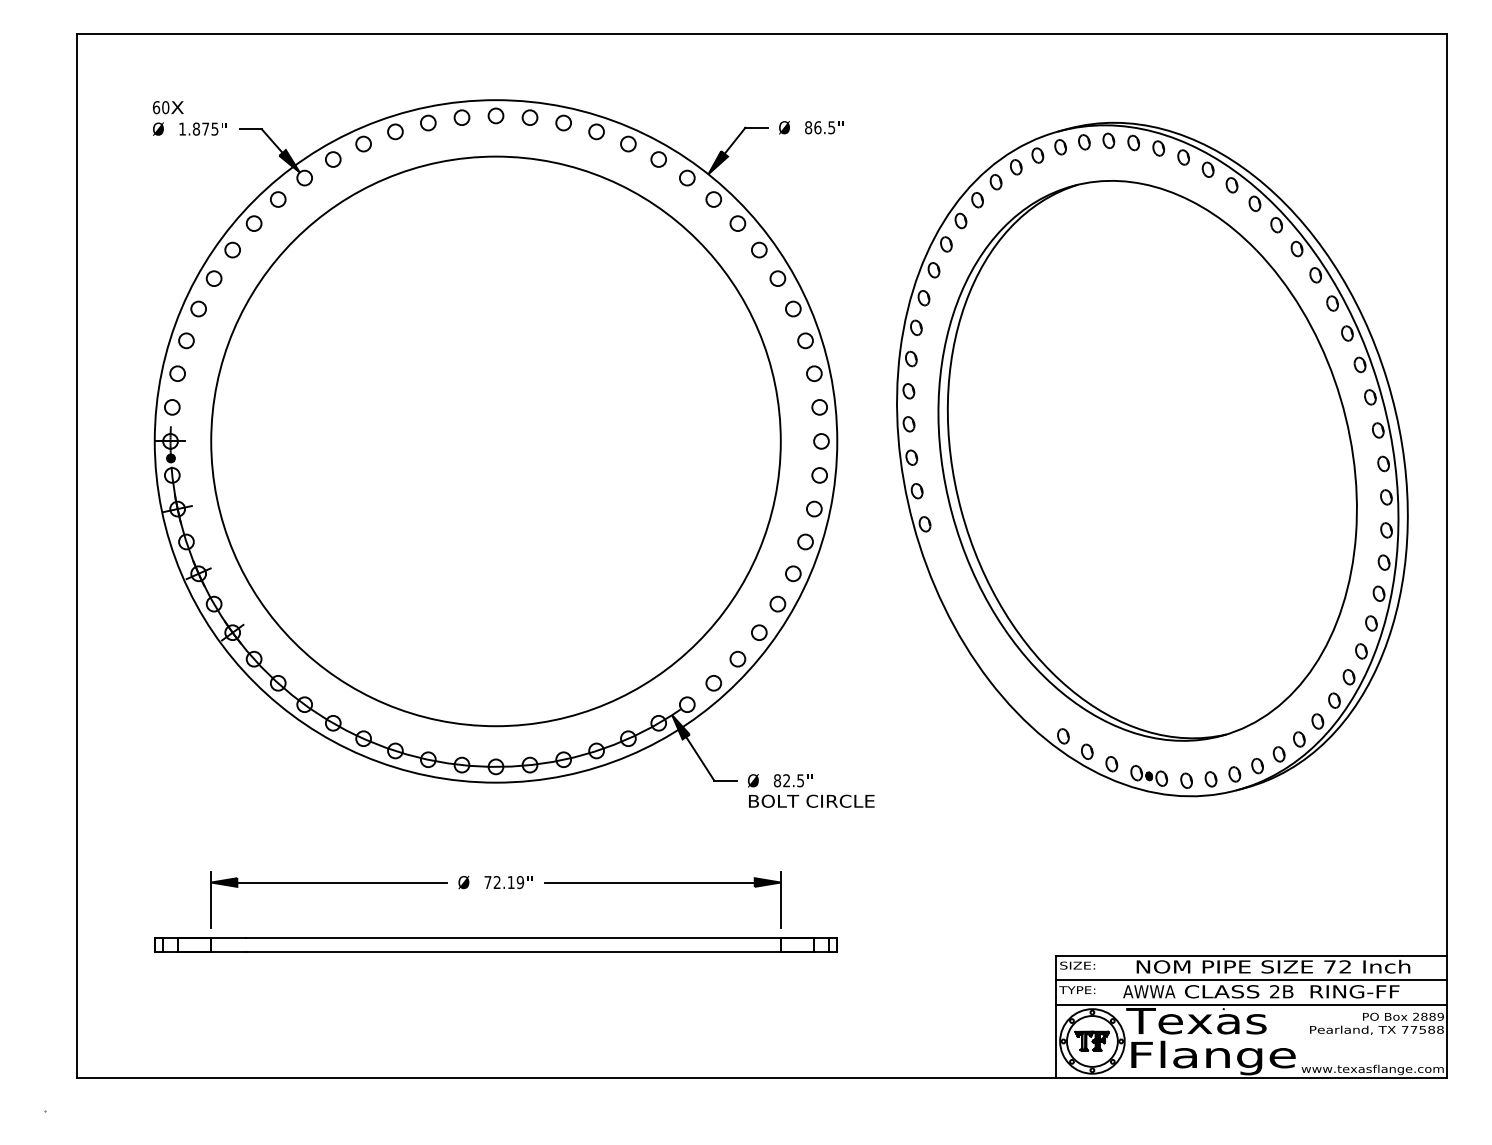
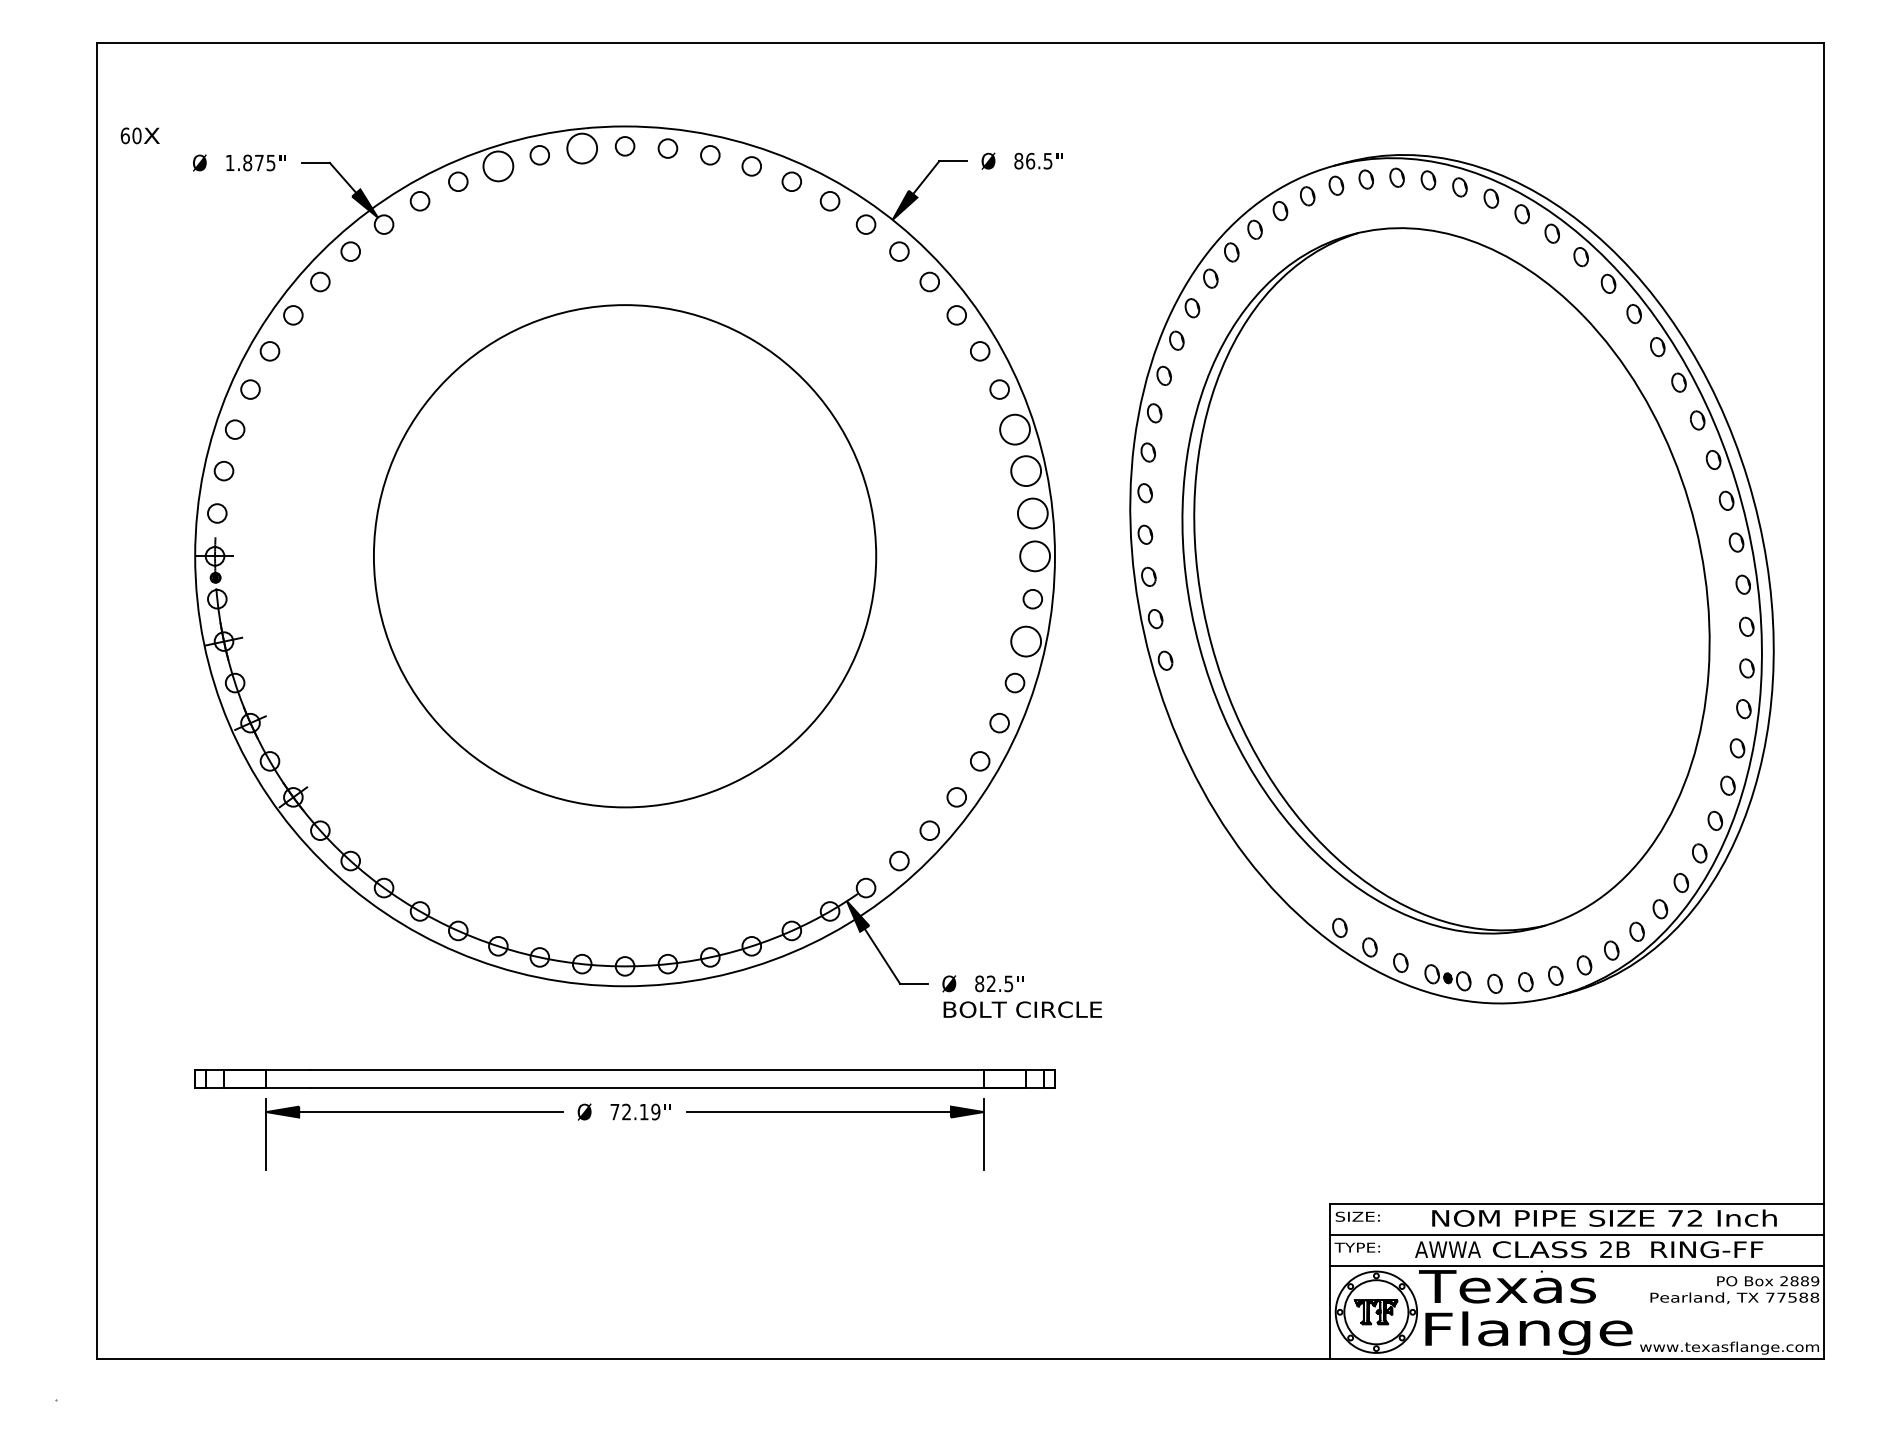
text: (167, 107) -> (139, 135), moved
circle: (461, 117) -> (581, 148), size x1.6
circle: (395, 131) -> (498, 166), size x1.6
circle: (805, 340) -> (1014, 429), size x1.6
circle: (813, 373) -> (1025, 470), size x1.6
circle: (819, 407) -> (1032, 513), size x1.6
circle: (495, 440) -> (624, 555), size x0.7
circle: (821, 441) -> (1034, 556), size x1.6
circle: (813, 508) -> (1025, 641), size x1.6
part: (495, 944) -> (624, 1078), moved

